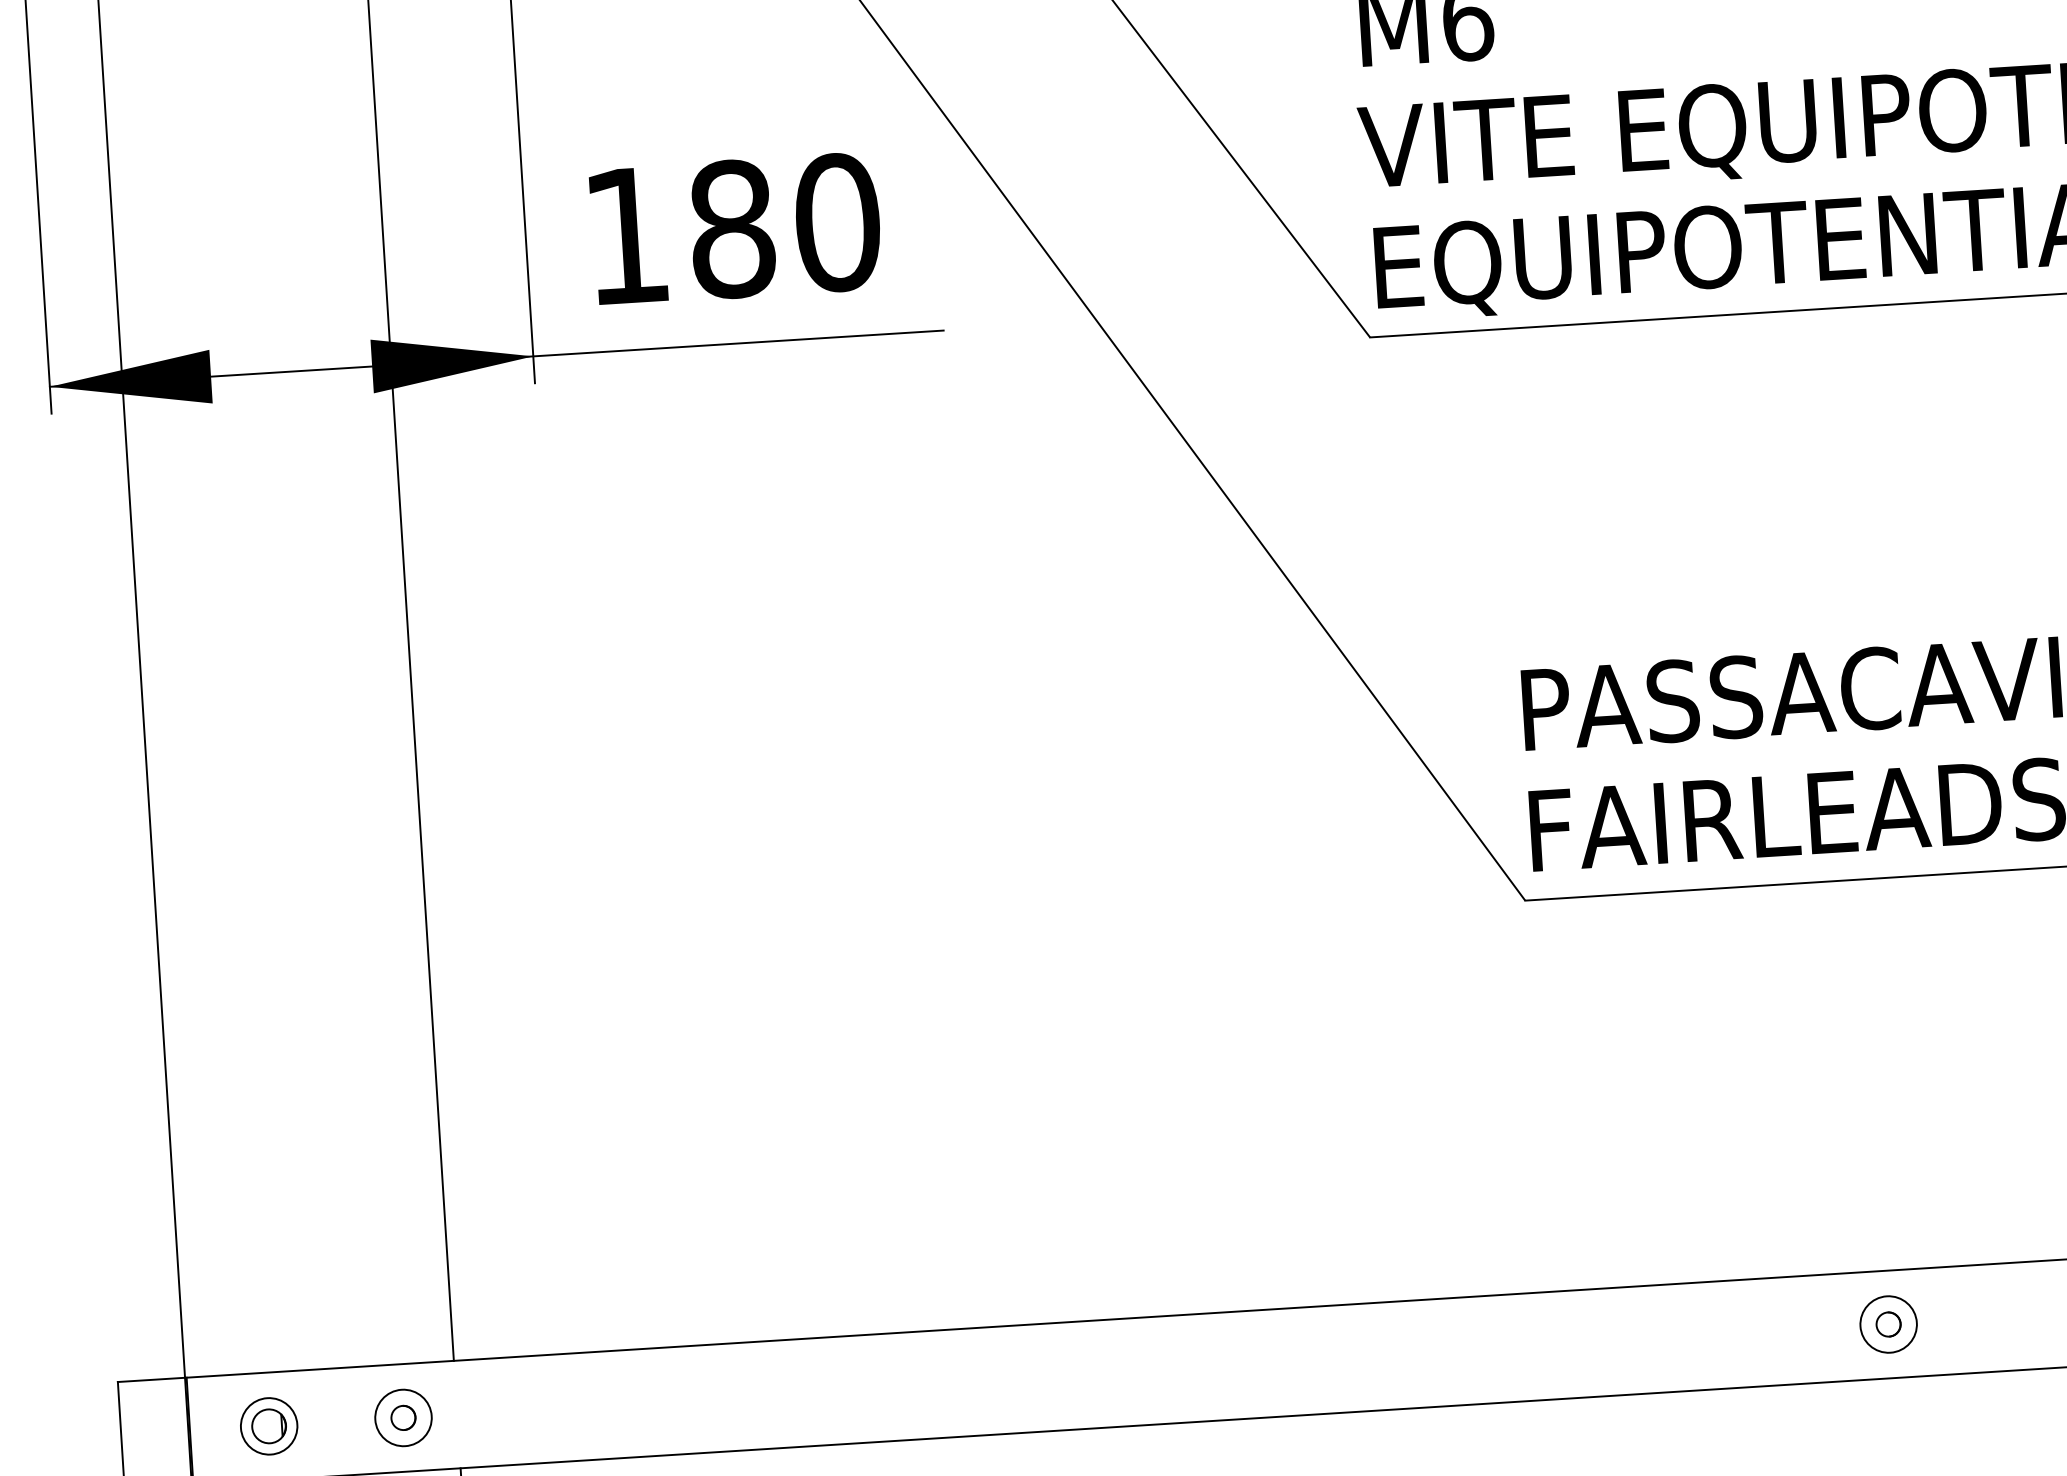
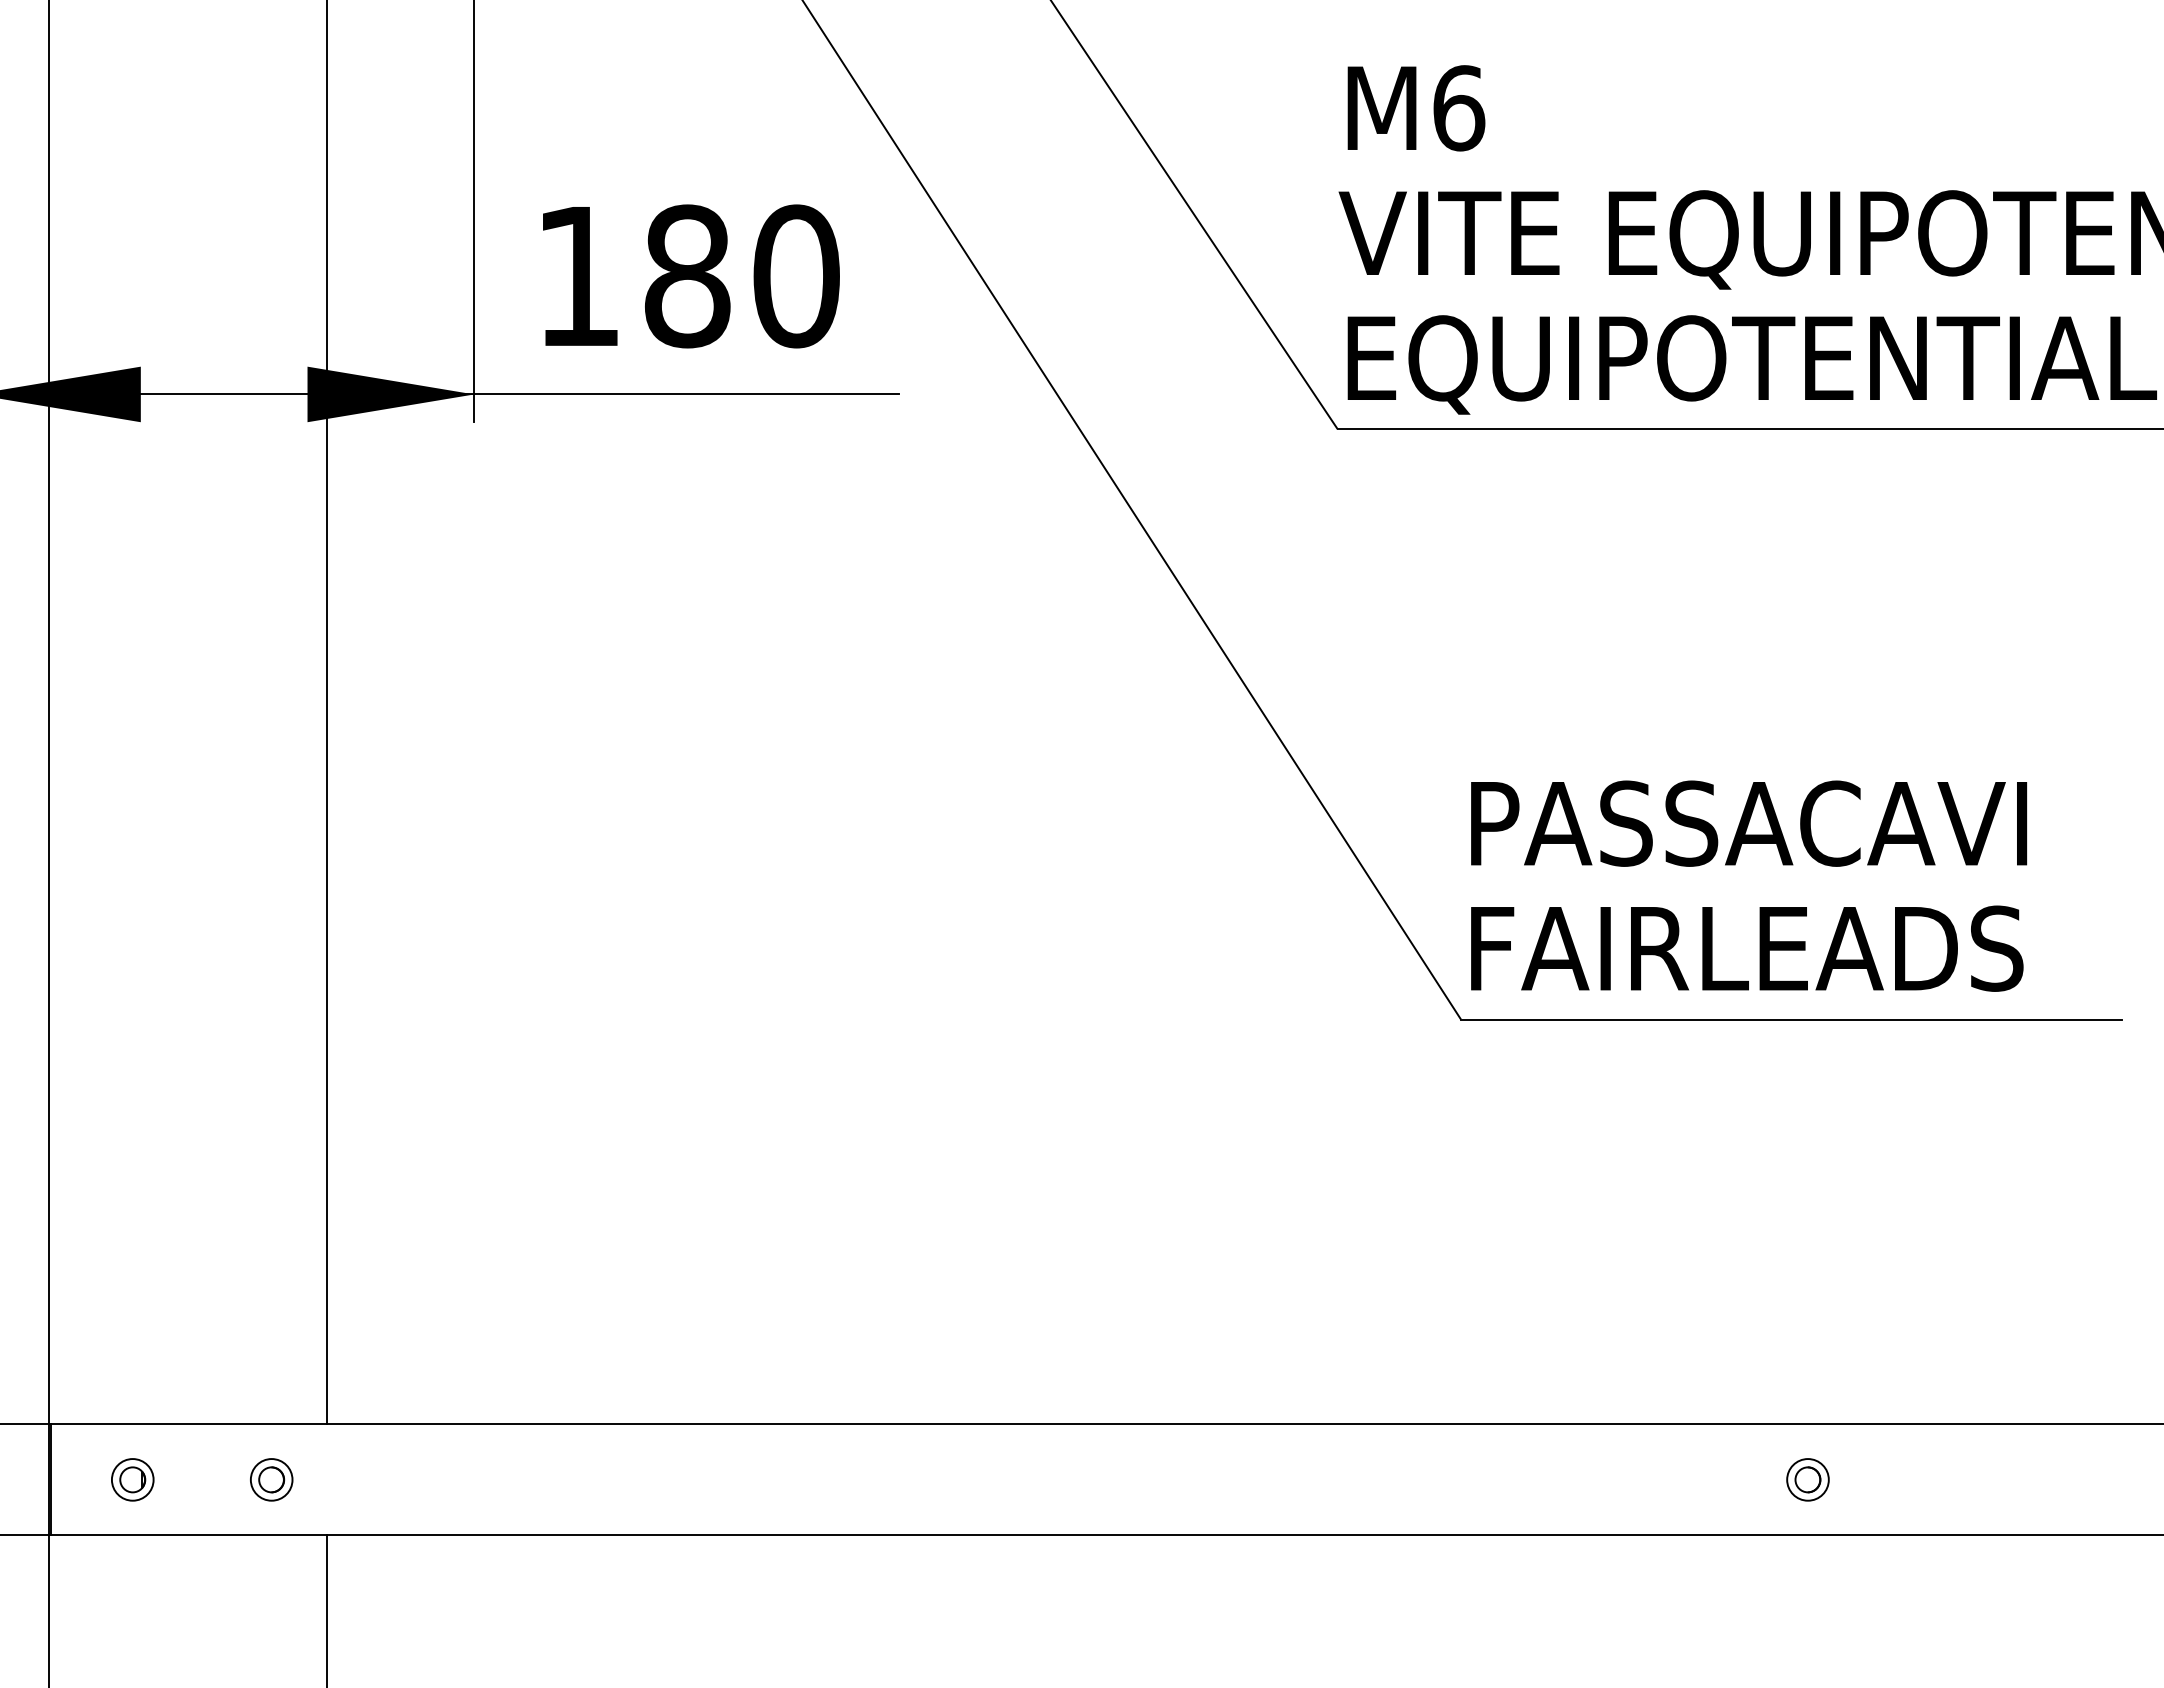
circle: (1888, 1324) -> (1807, 1479), size x0.71
circle: (403, 1417) -> (271, 1479), size x0.71
part: (268, 1426) -> (132, 1479), size x0.71

